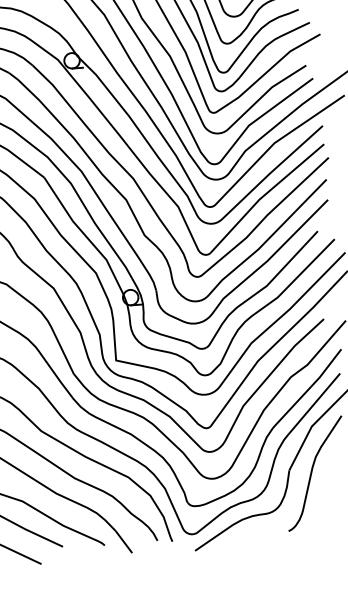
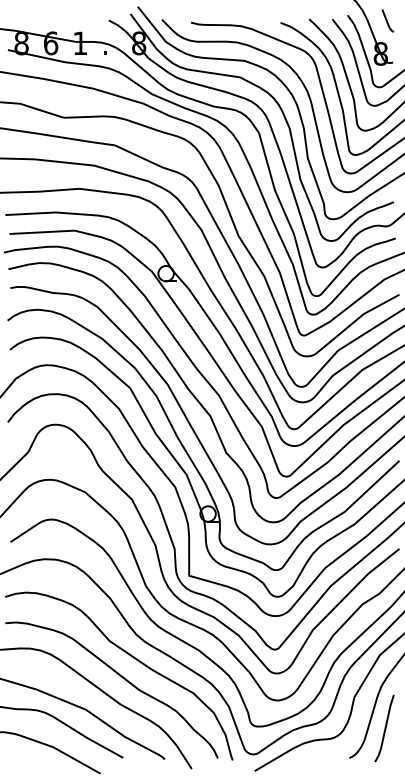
curve: (321, 499) -> (384, 728), added

